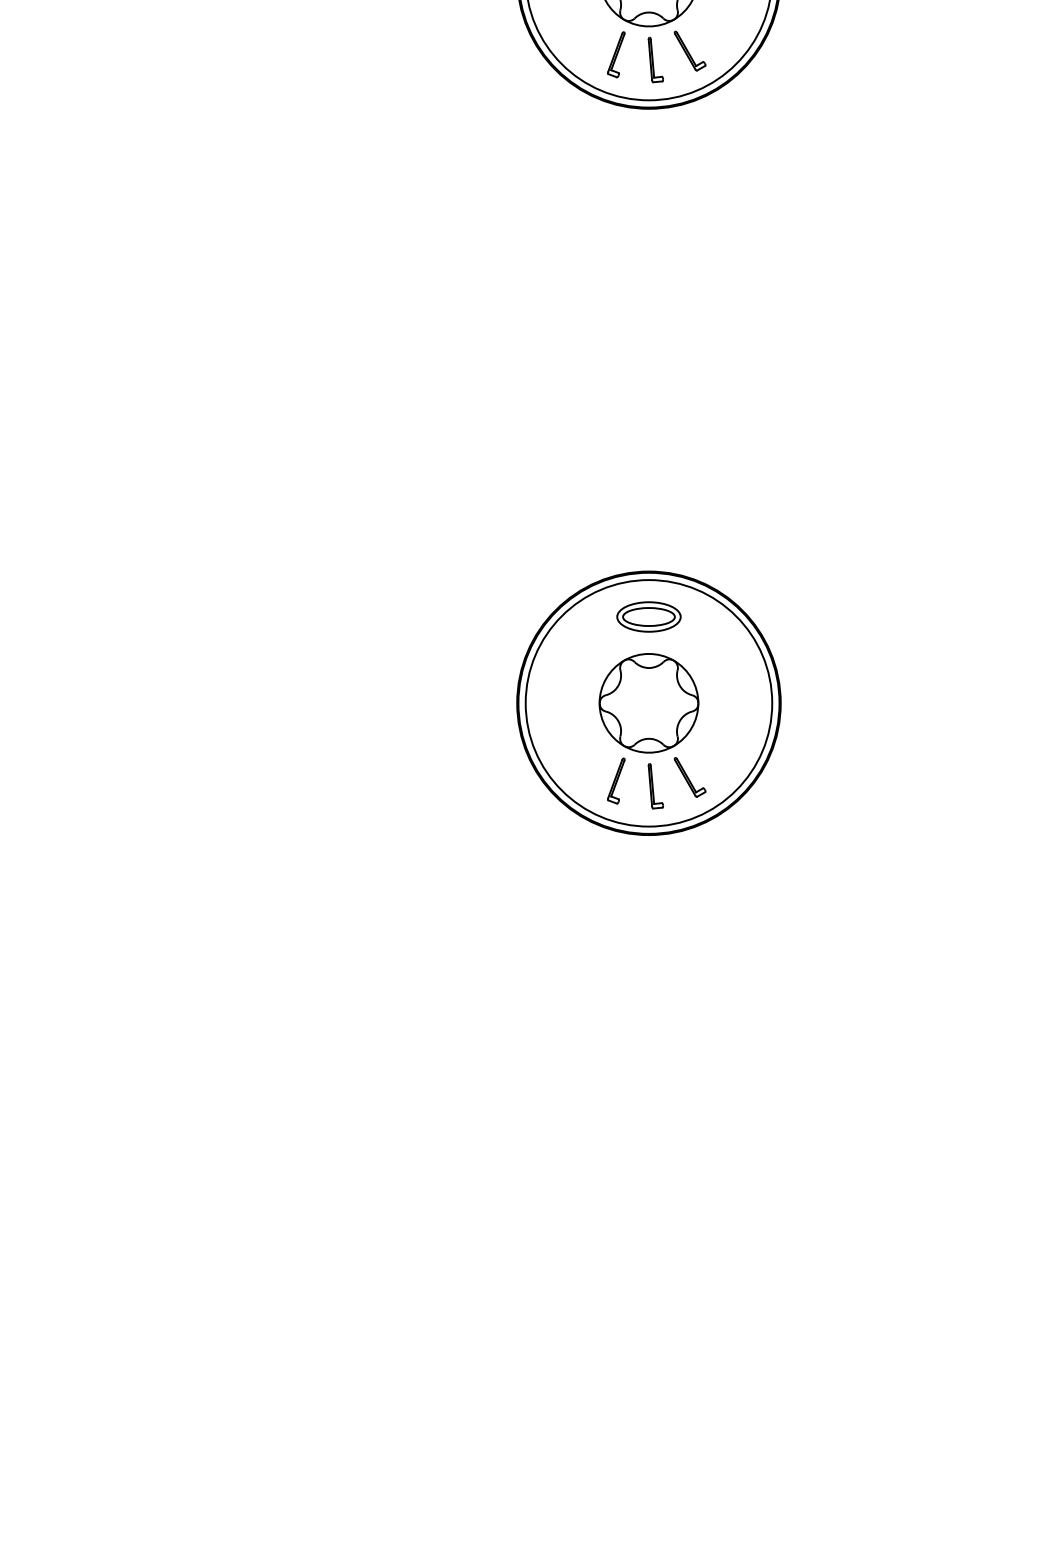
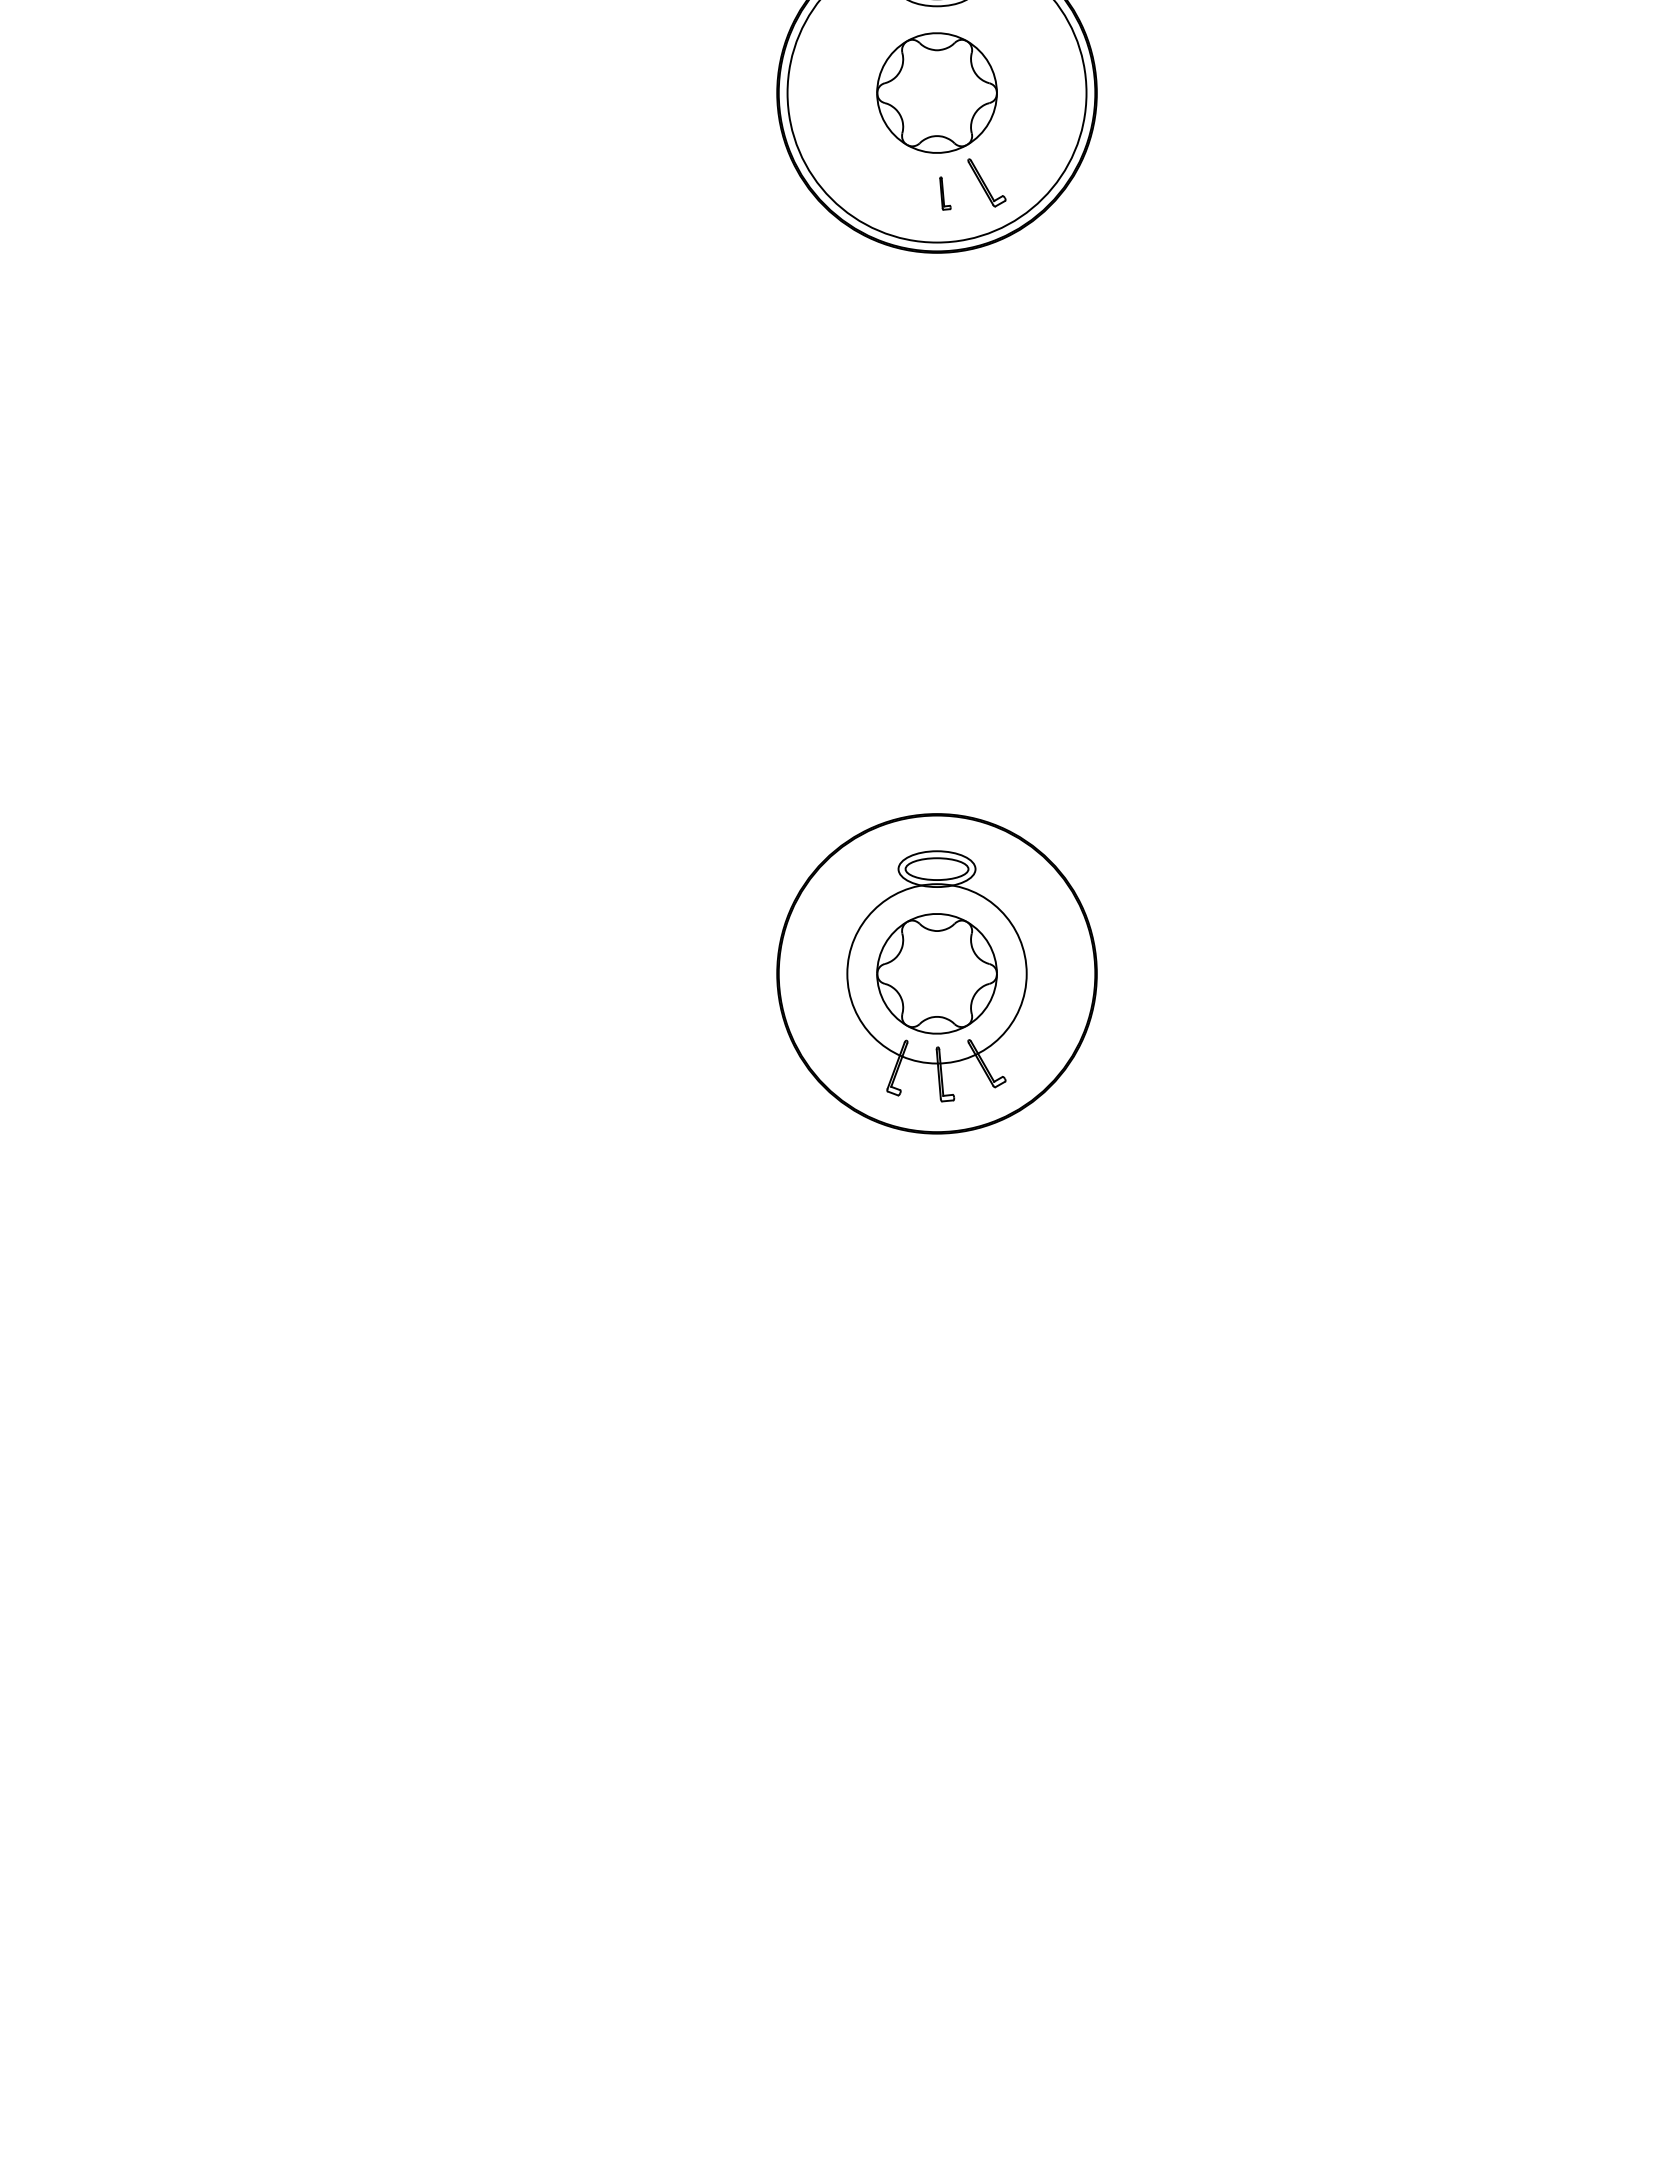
part: (616, 54) -> (897, 187), removed
part: (655, 59) -> (945, 193), size x0.6
circle: (648, 703) -> (936, 973), size x0.6

